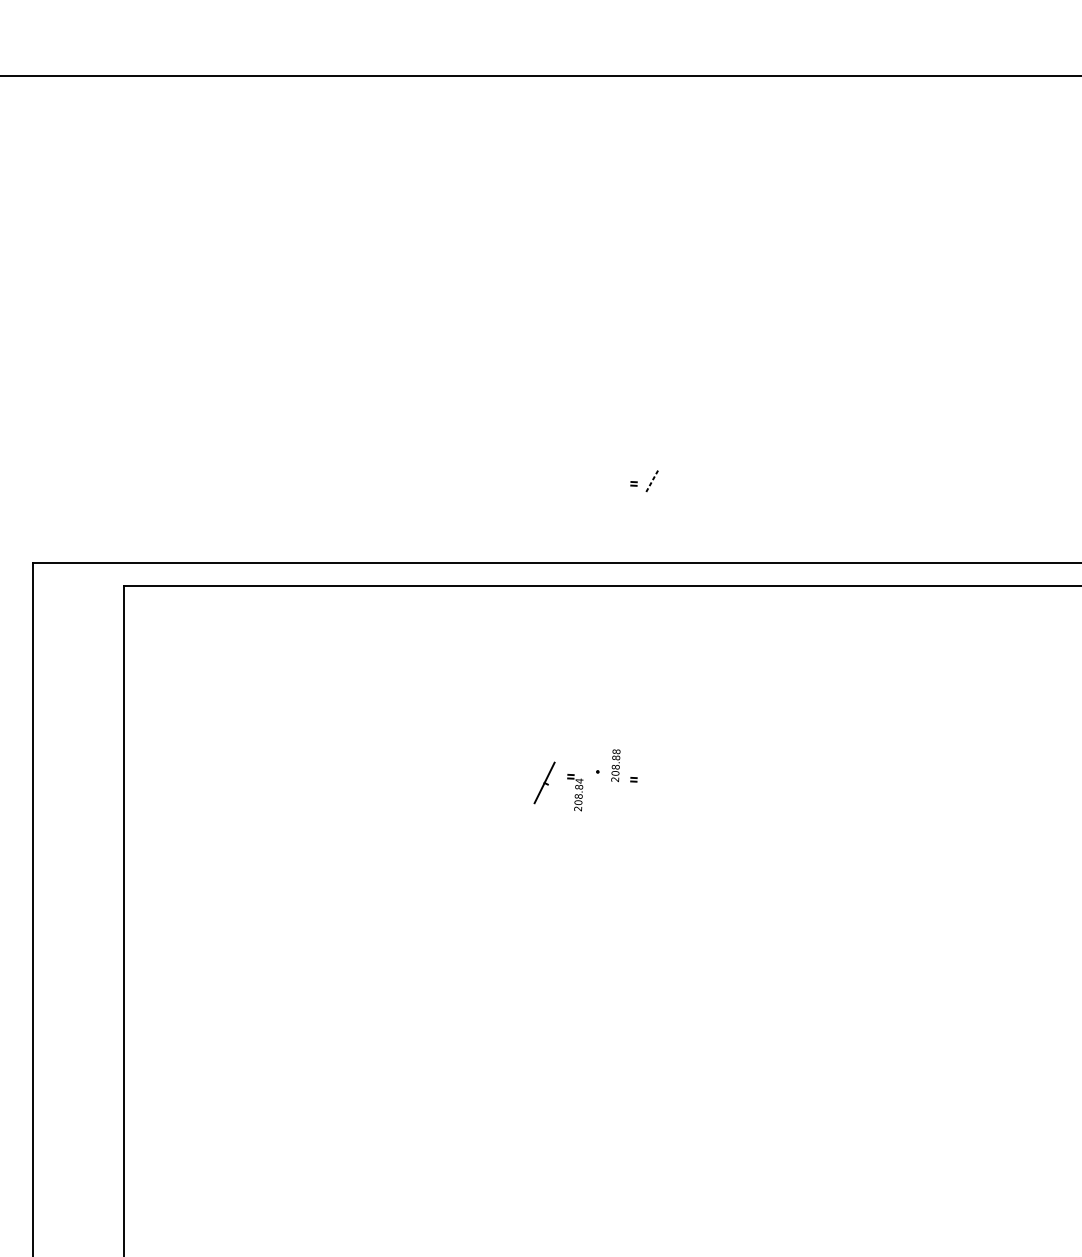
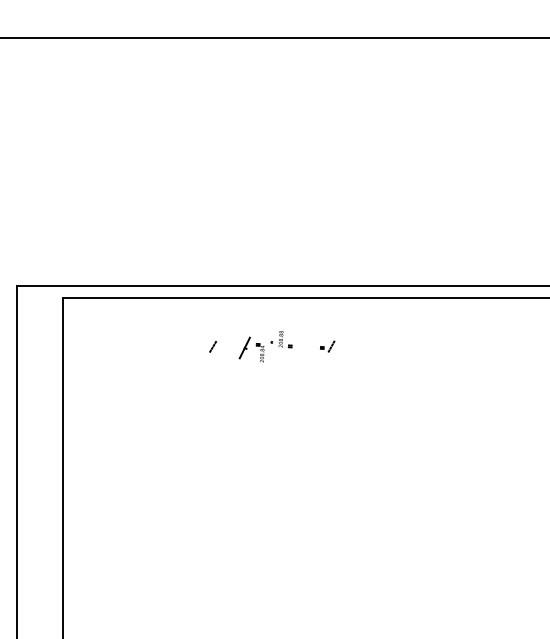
part: (644, 481) -> (327, 346), moved
line: (420, 681) -> (213, 346), added
part: (585, 779) -> (265, 346), moved

